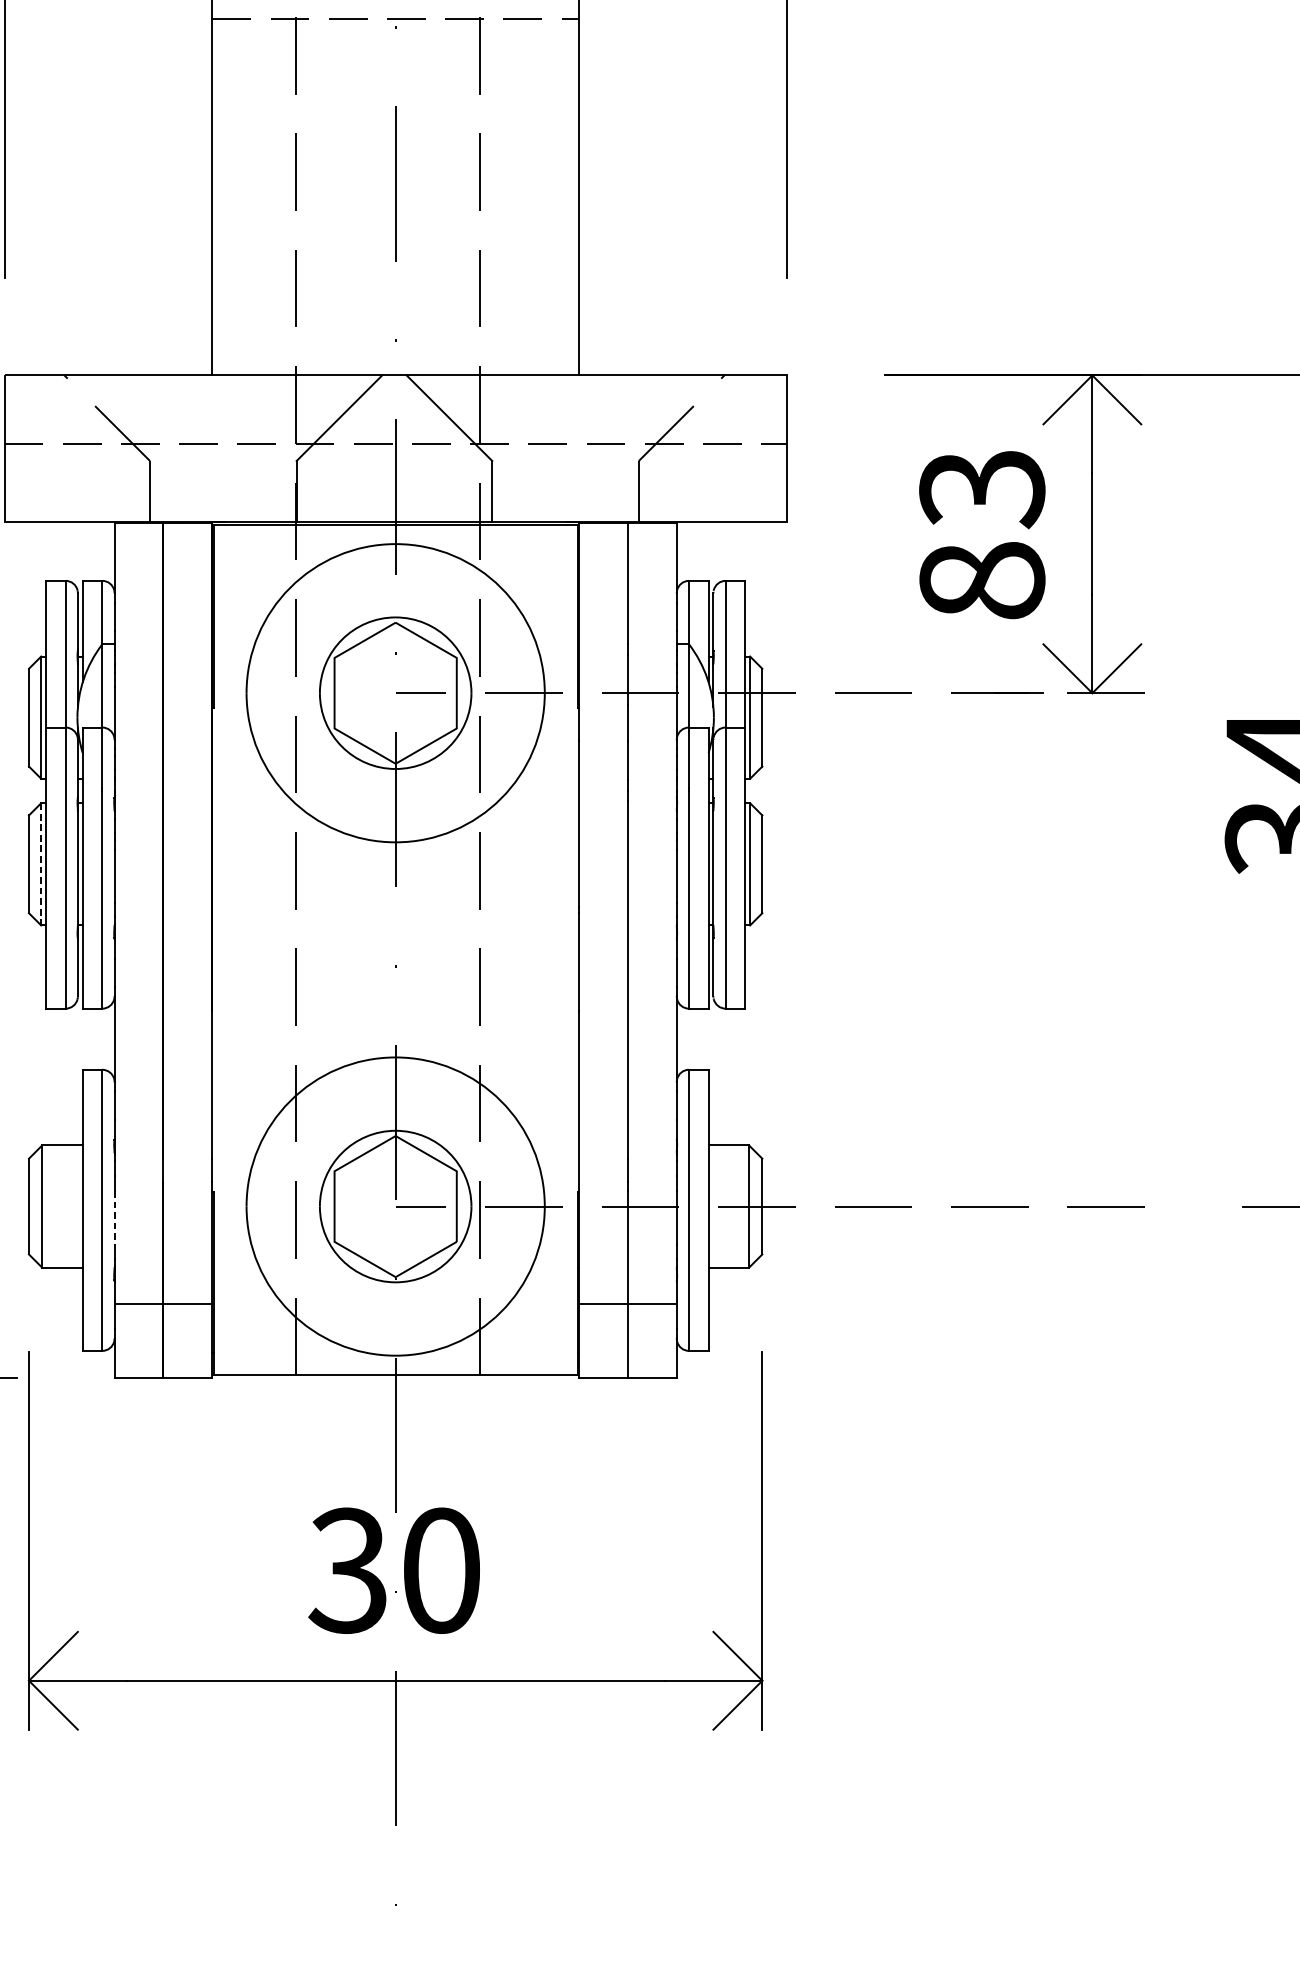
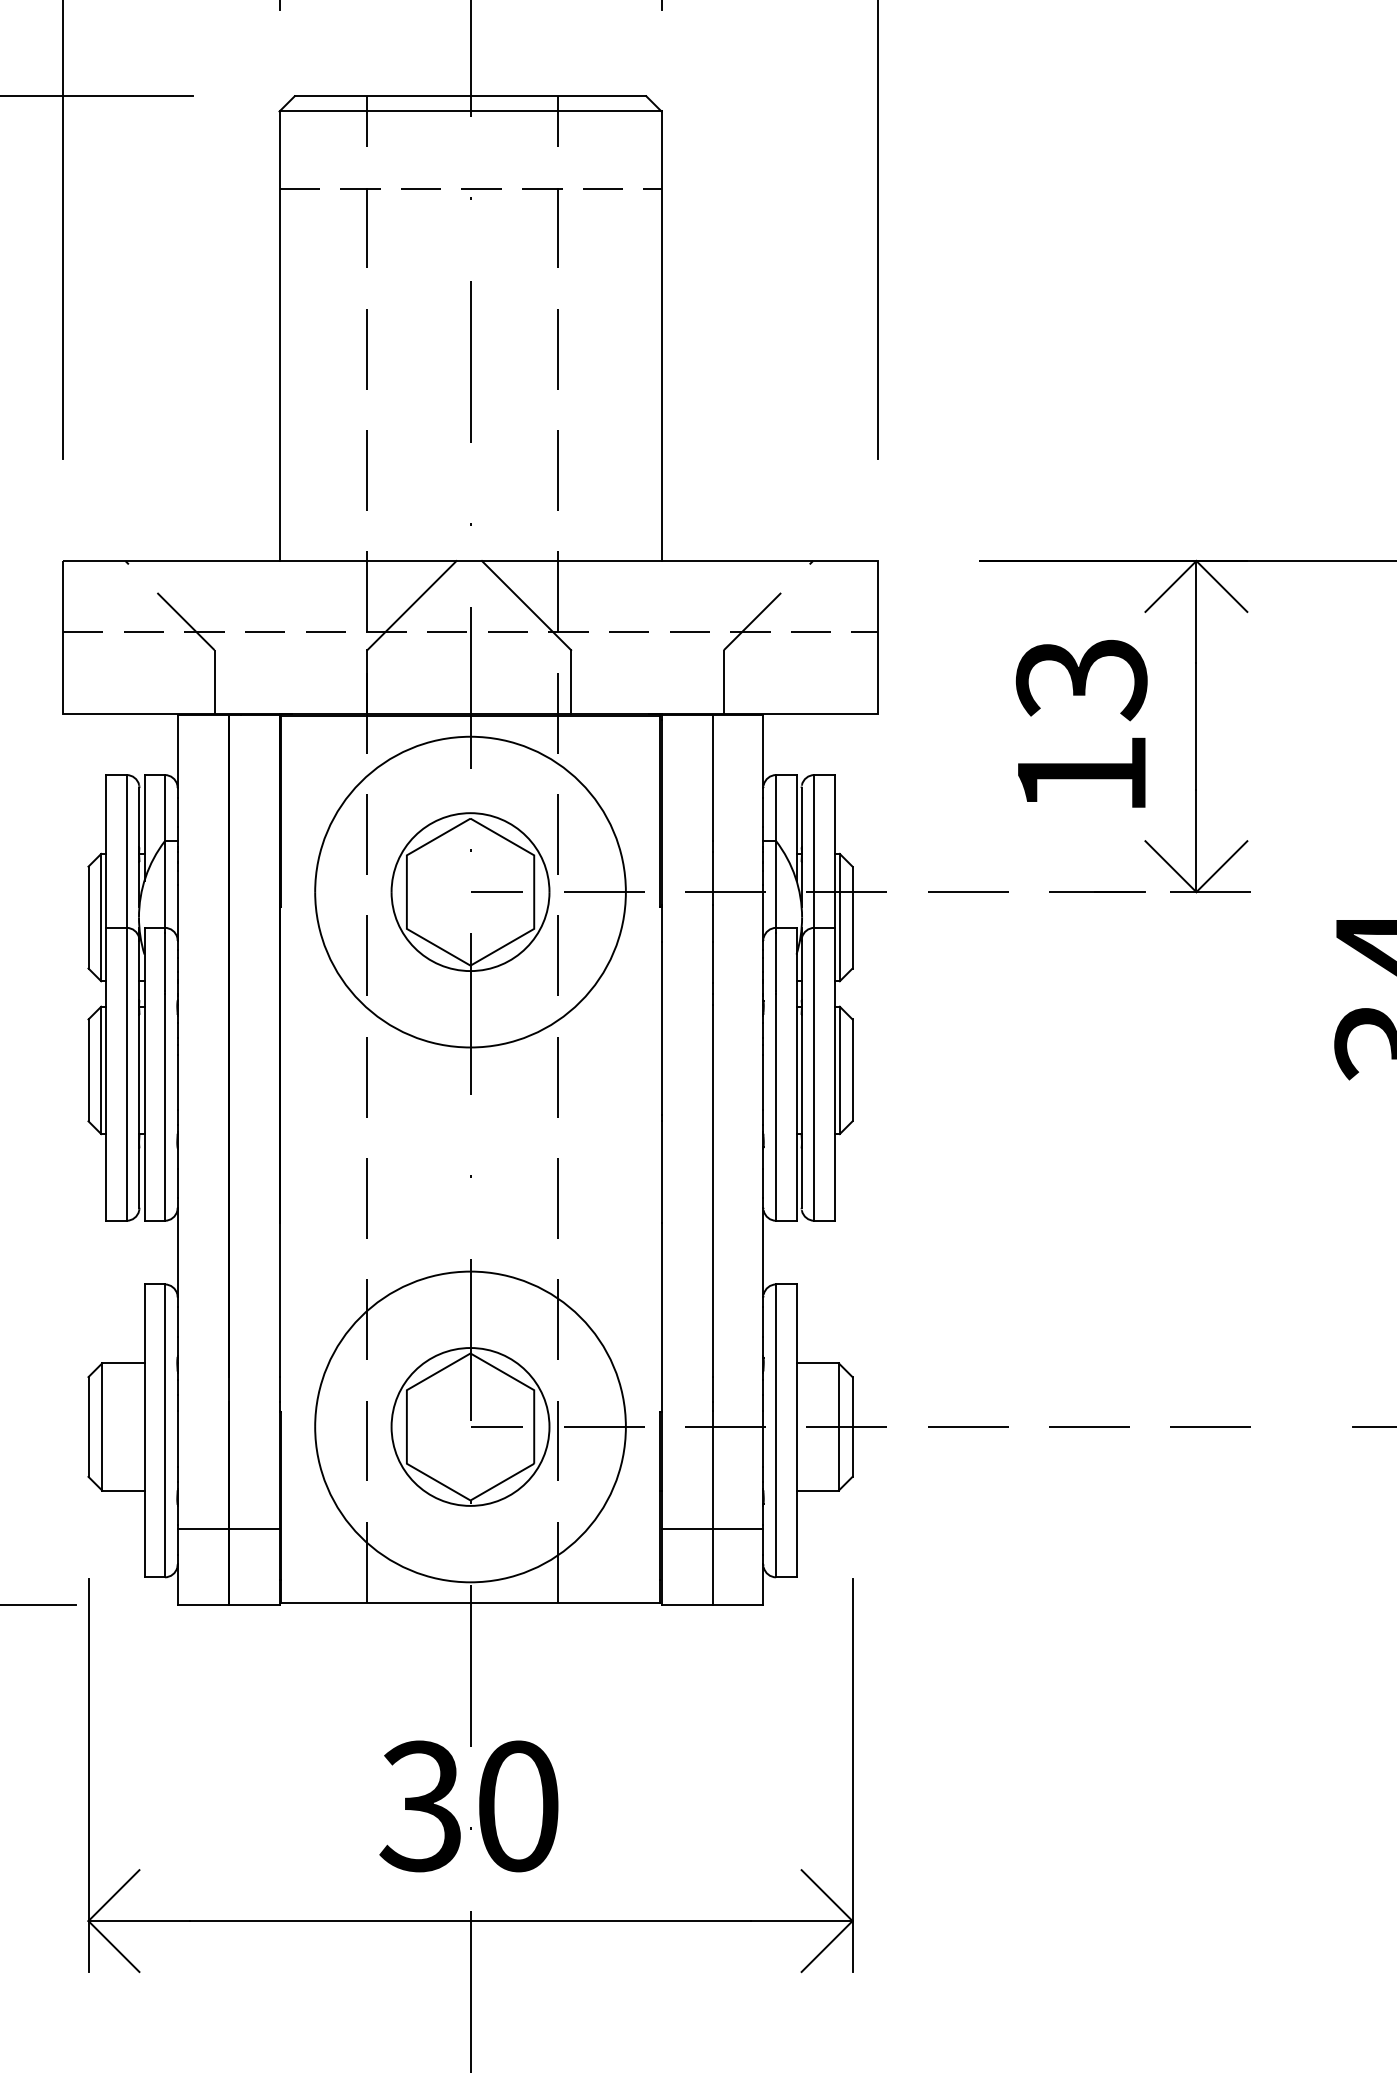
text: (982, 580) -> (1081, 774), 83 -> 13
line: (41, 864) -> (101, 1070), dashed -> solid
line: (114, 1218) -> (177, 1439), dashed -> solid

